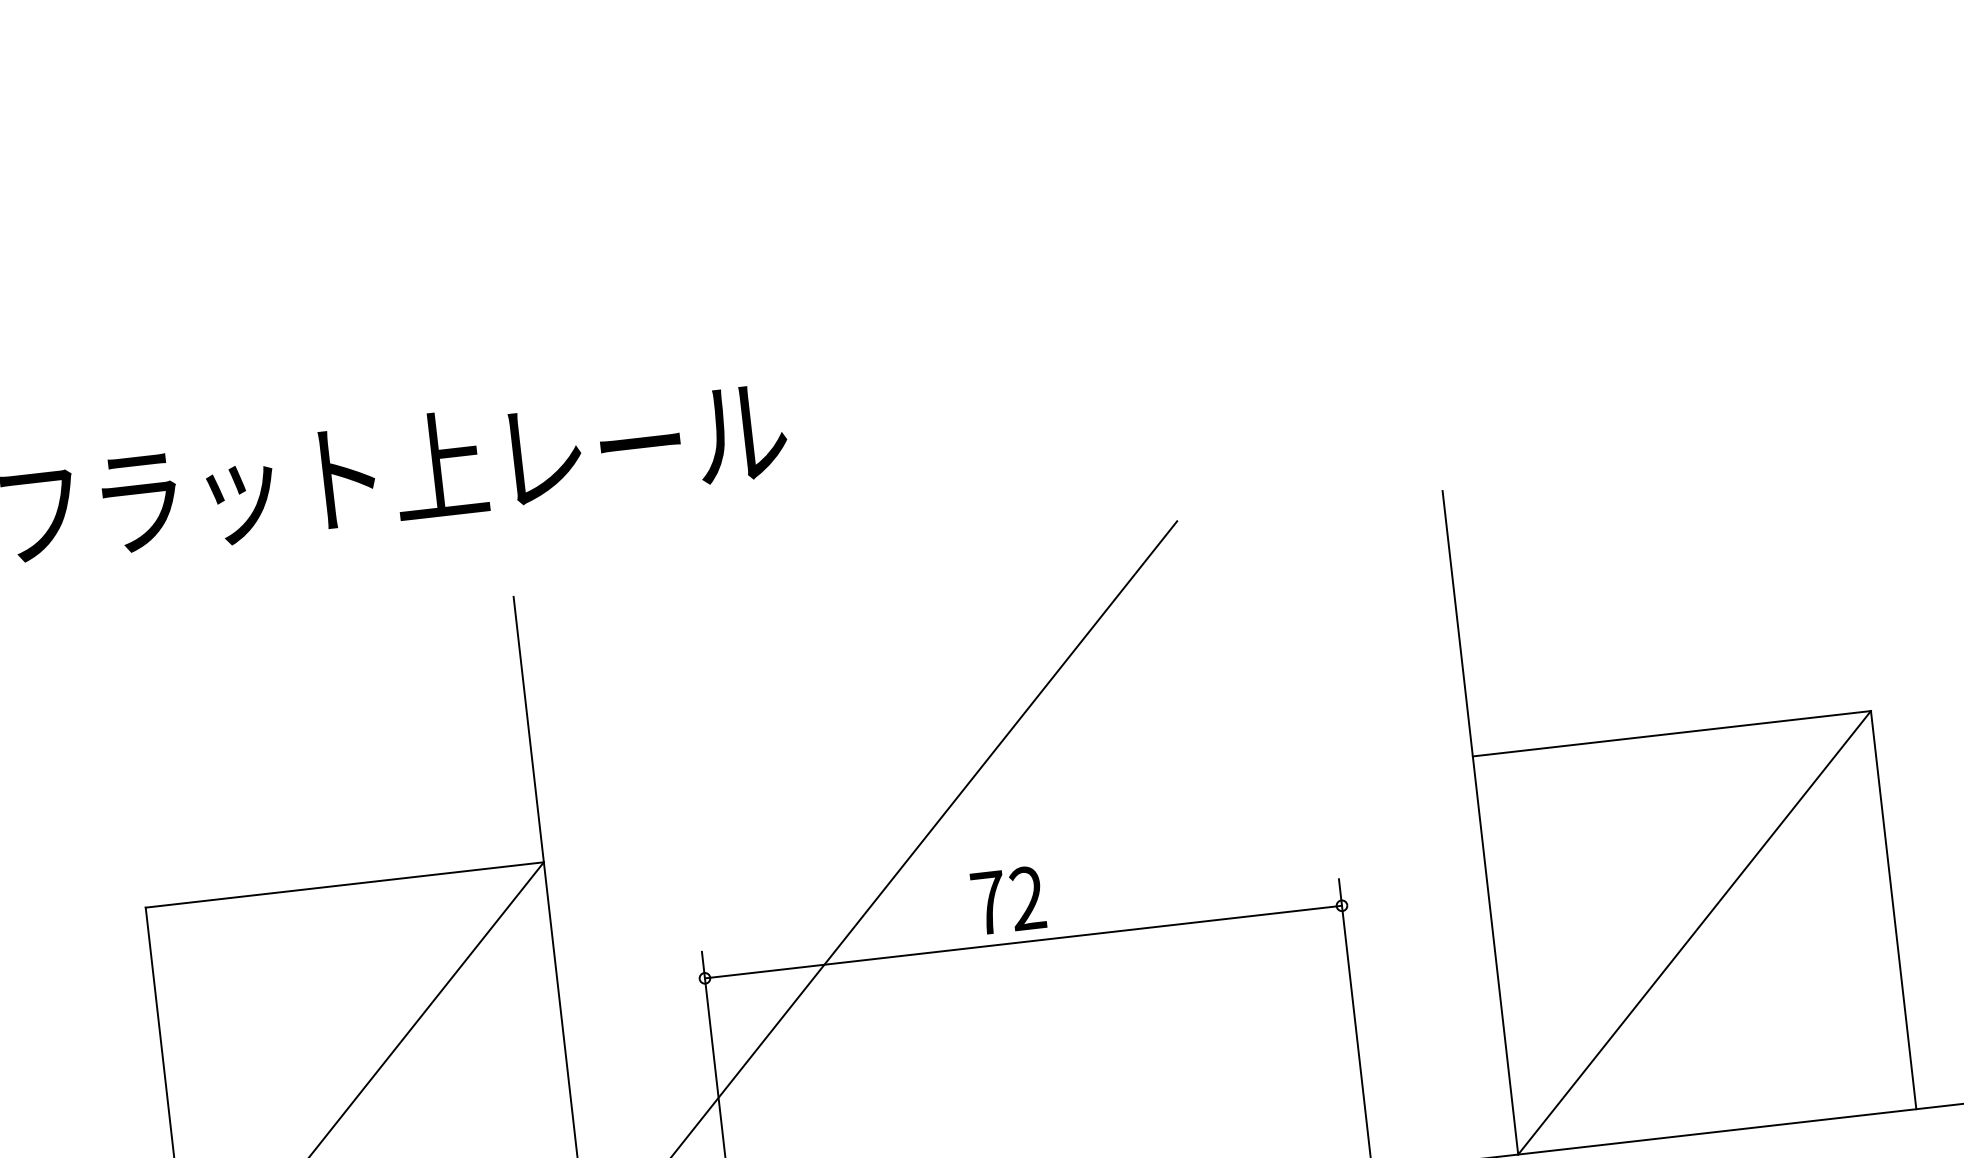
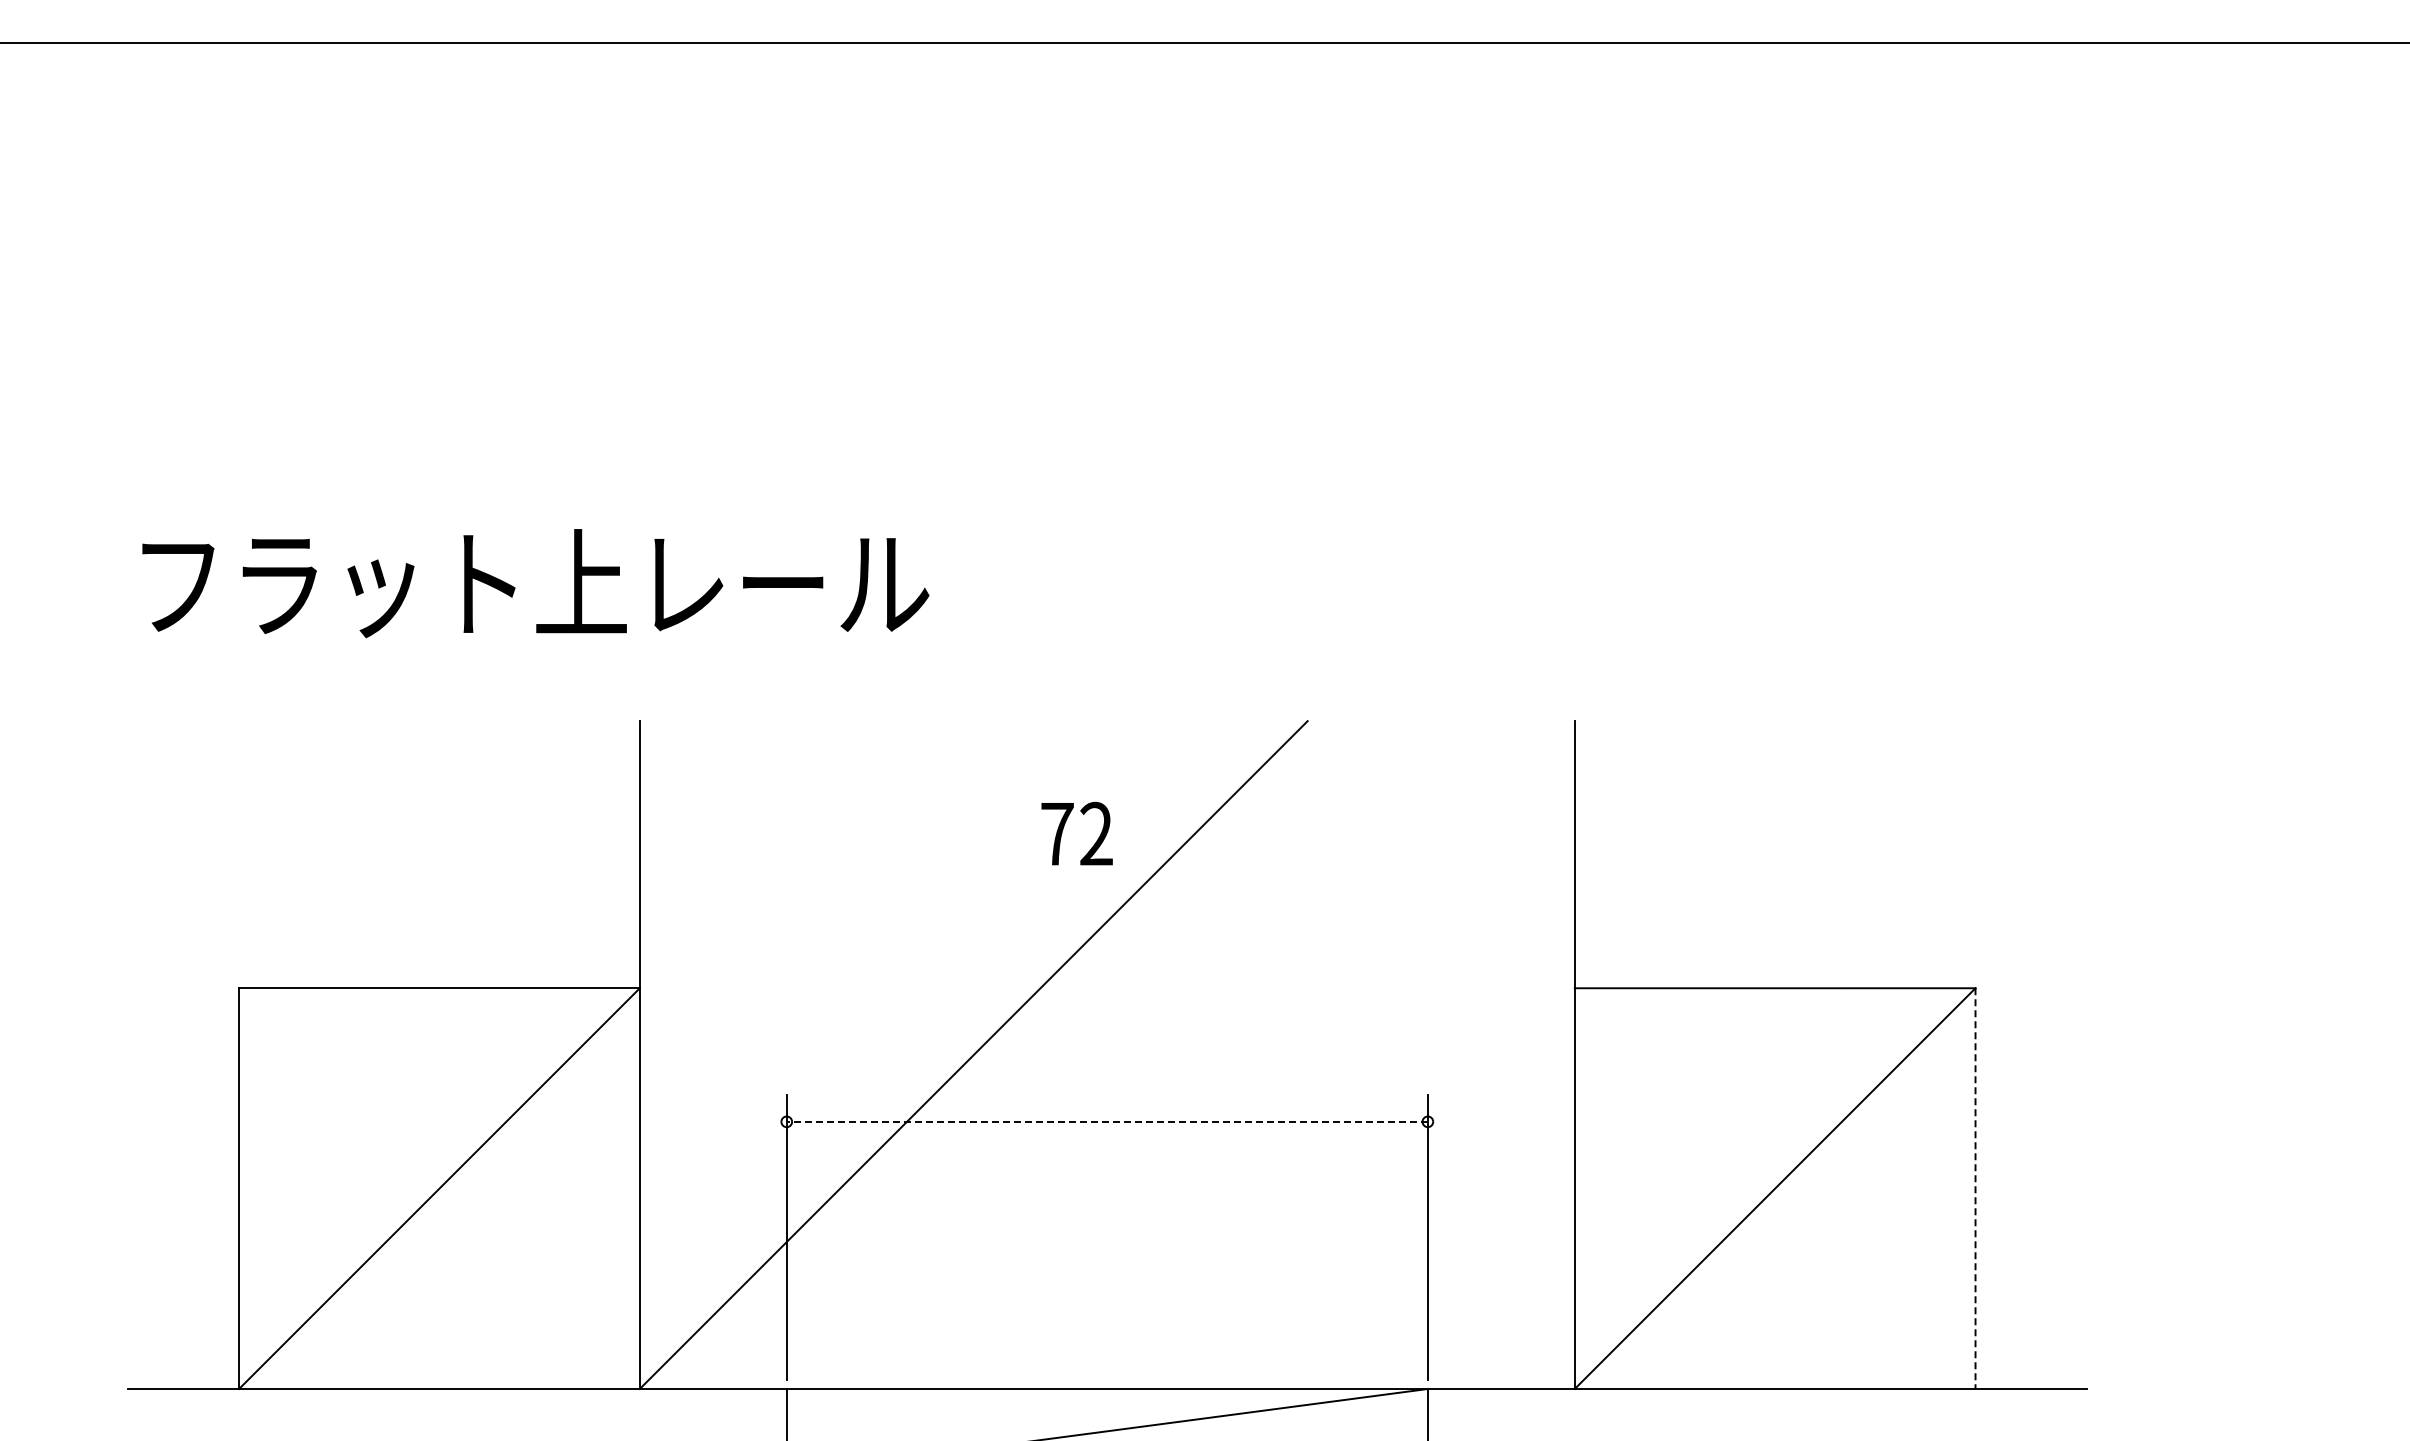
text: (1007, 900) -> (1076, 833), moved
line: (1893, 911) -> (1975, 1189), solid -> dashed
line: (1023, 941) -> (1107, 1121), solid -> dashed

